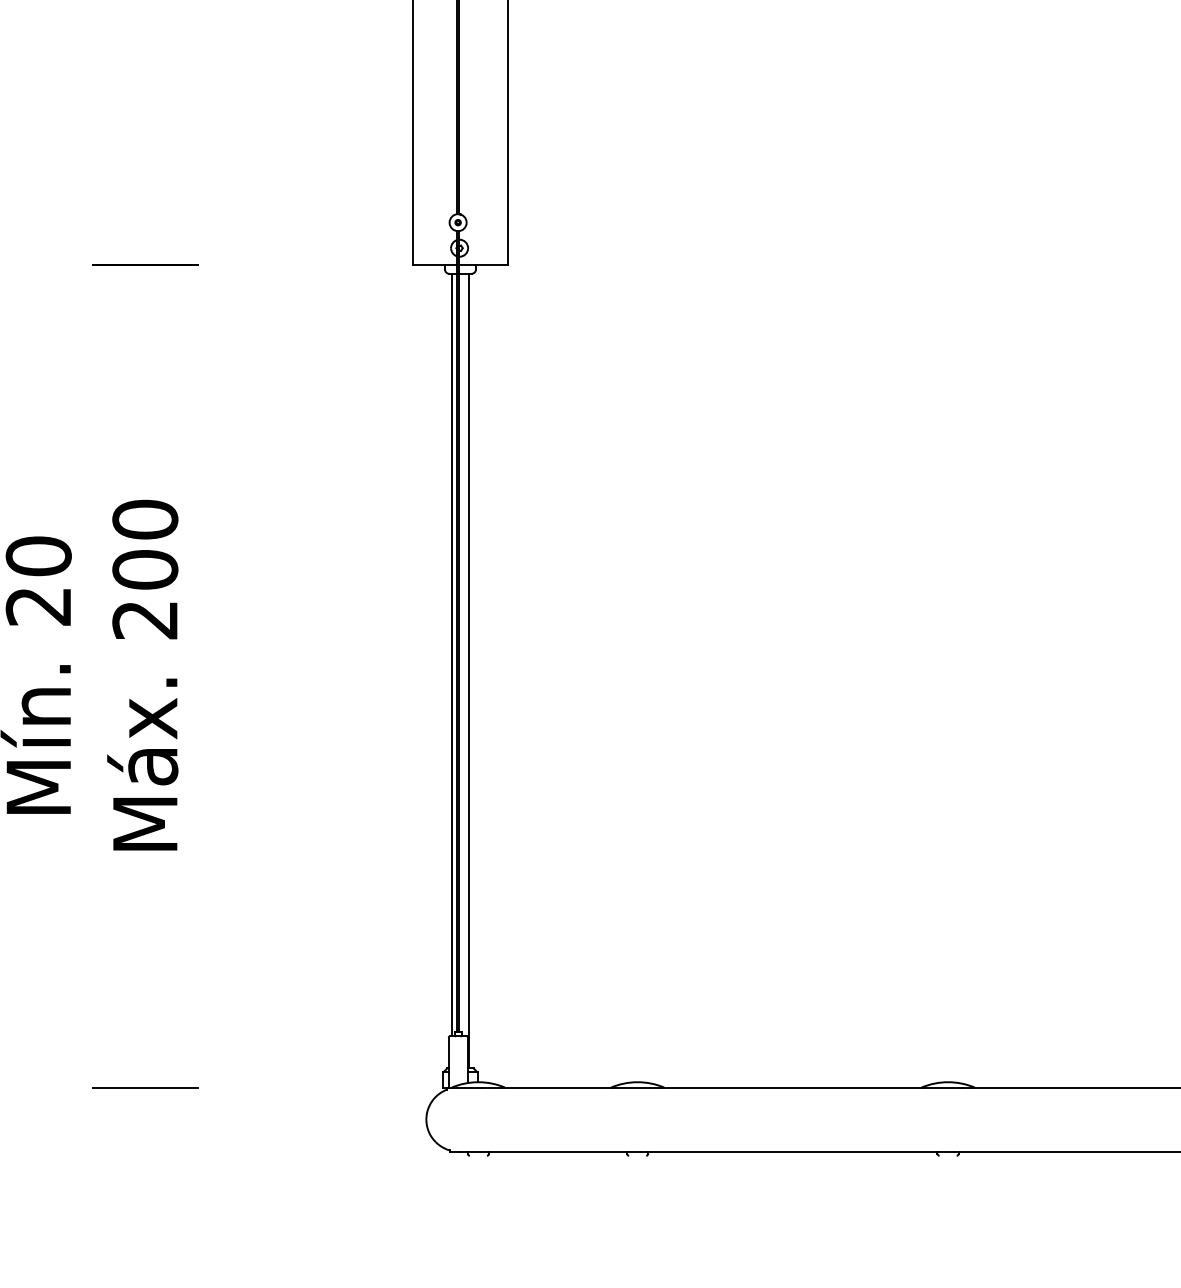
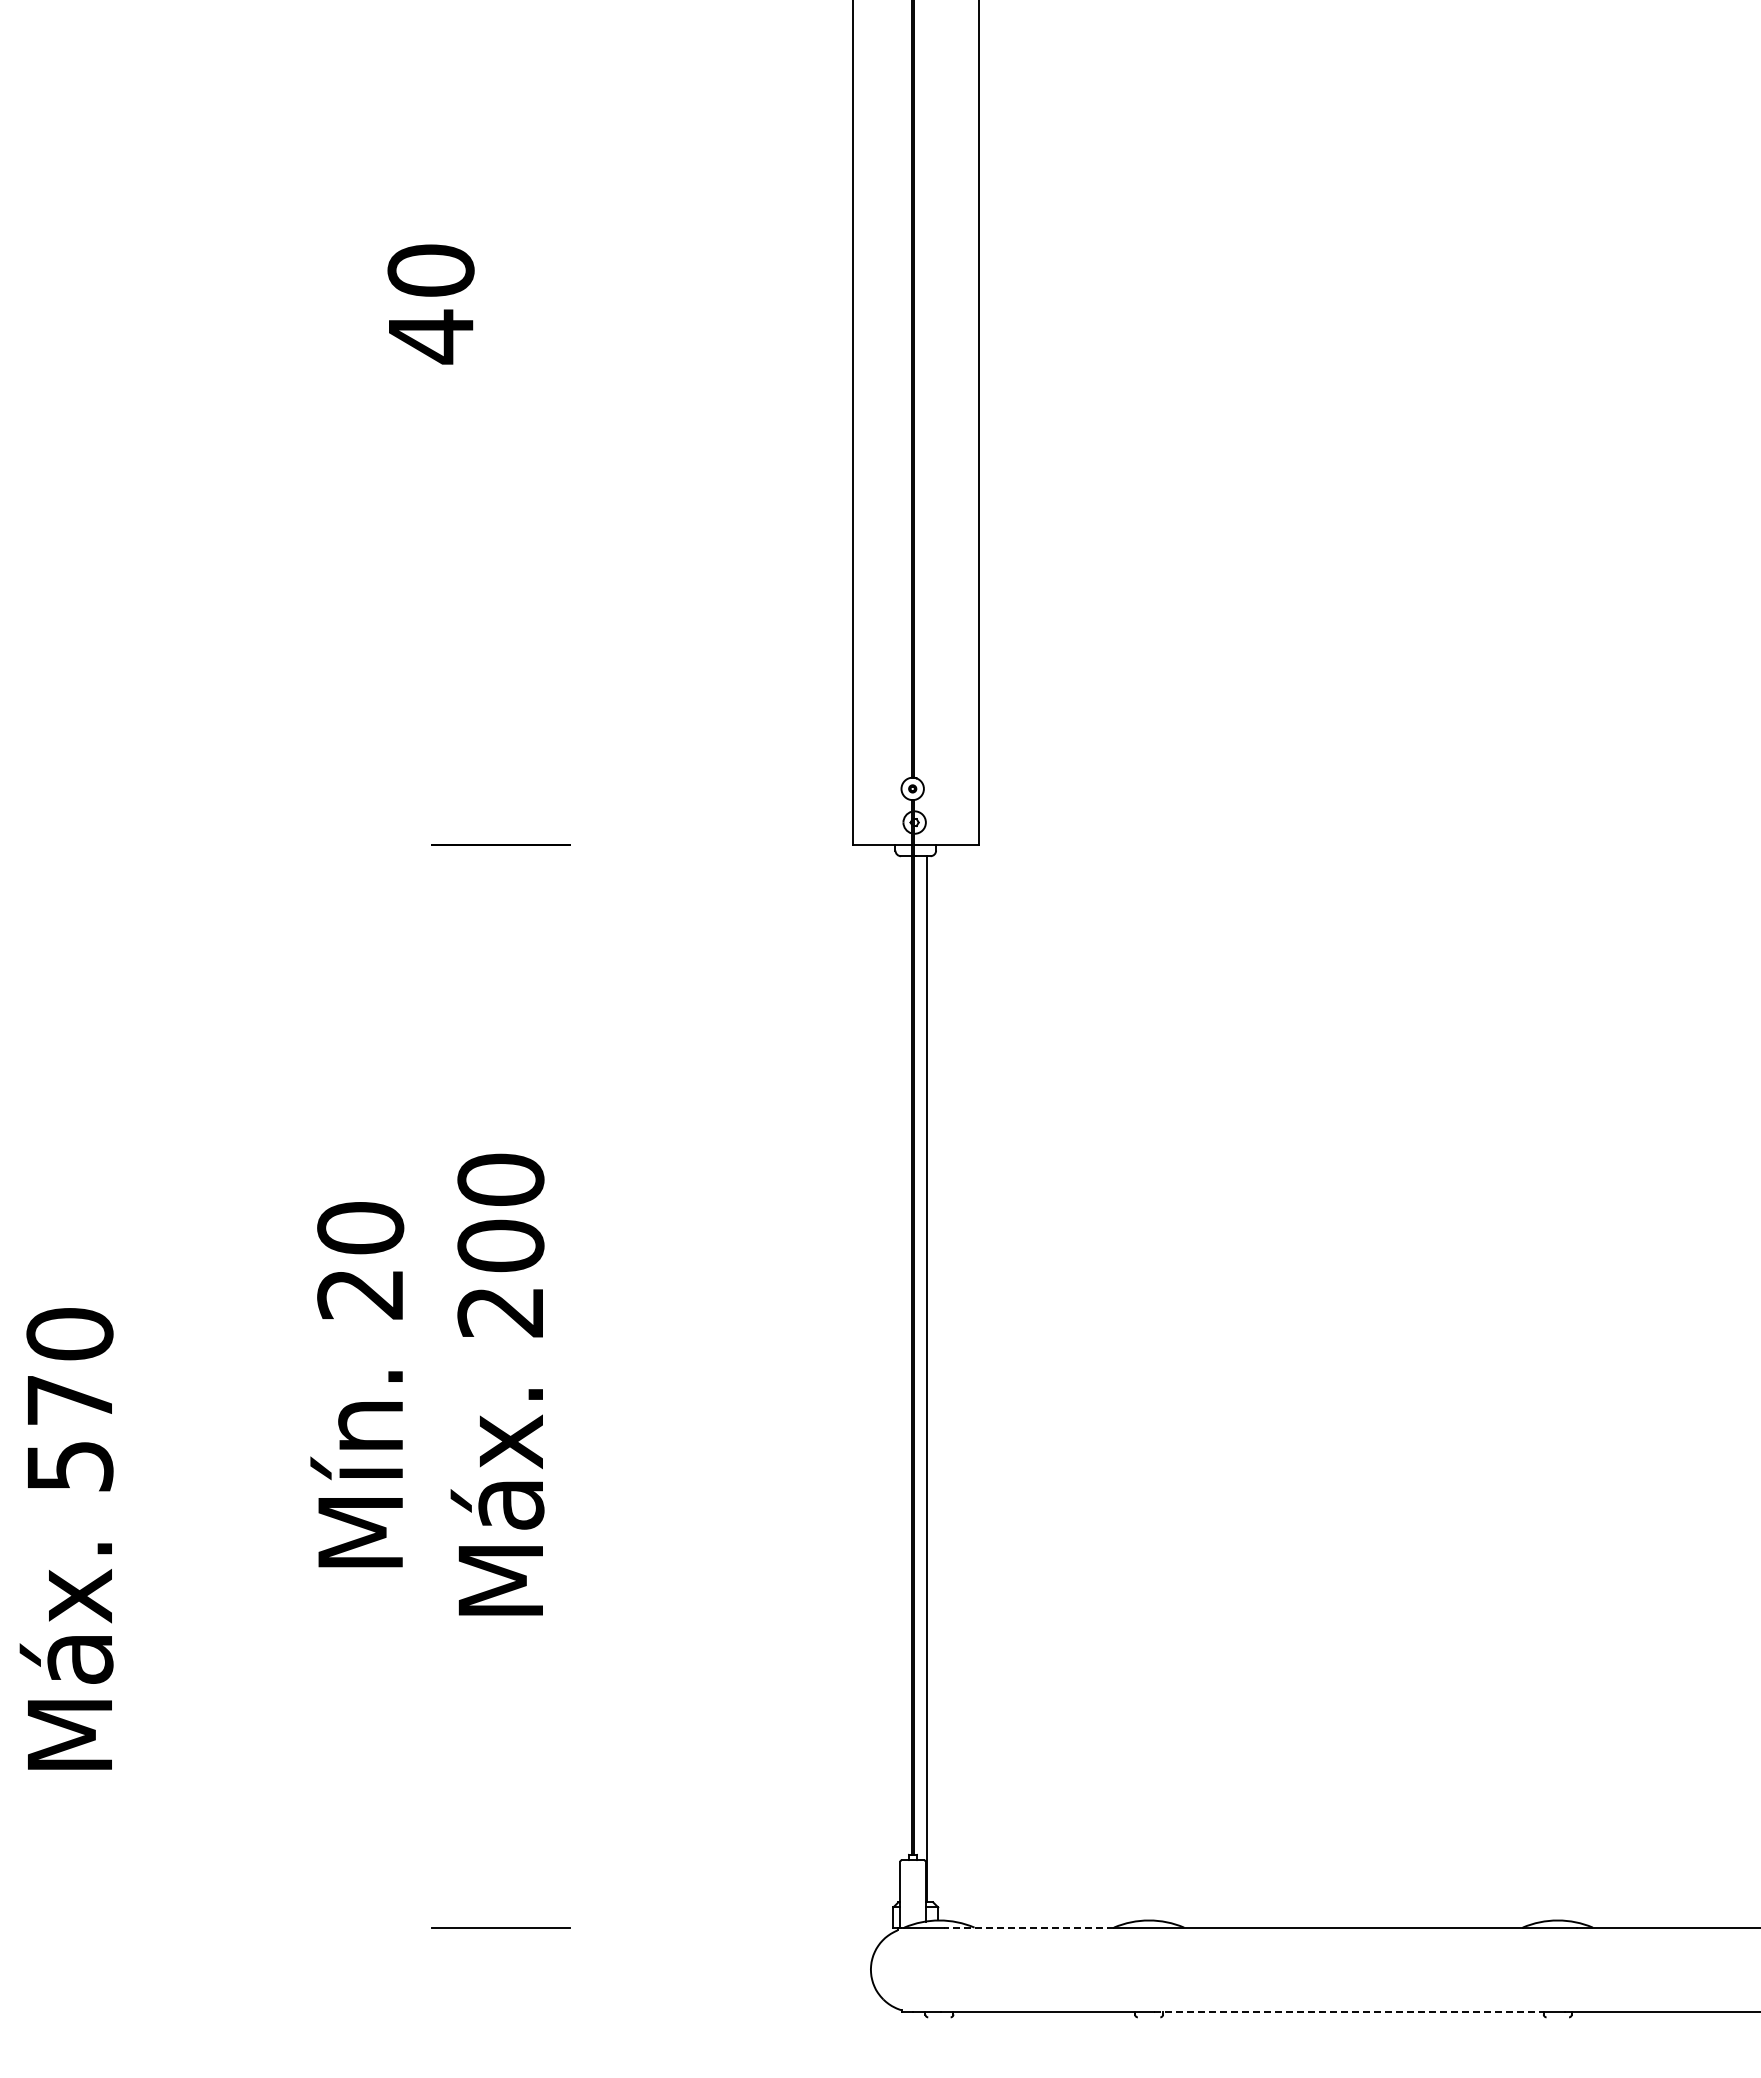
line: (451, 655) -> (904, 1358), removed
line: (546, 1087) -> (1028, 1927), solid -> dashed
line: (789, 1151) -> (1349, 2011), solid -> dashed

